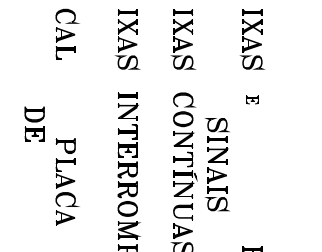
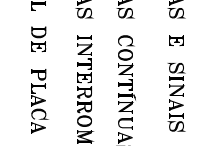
part: (252, 99) -> (176, 40), size x1.67
part: (34, 123) -> (38, 38), moved
part: (216, 164) -> (175, 97), moved

